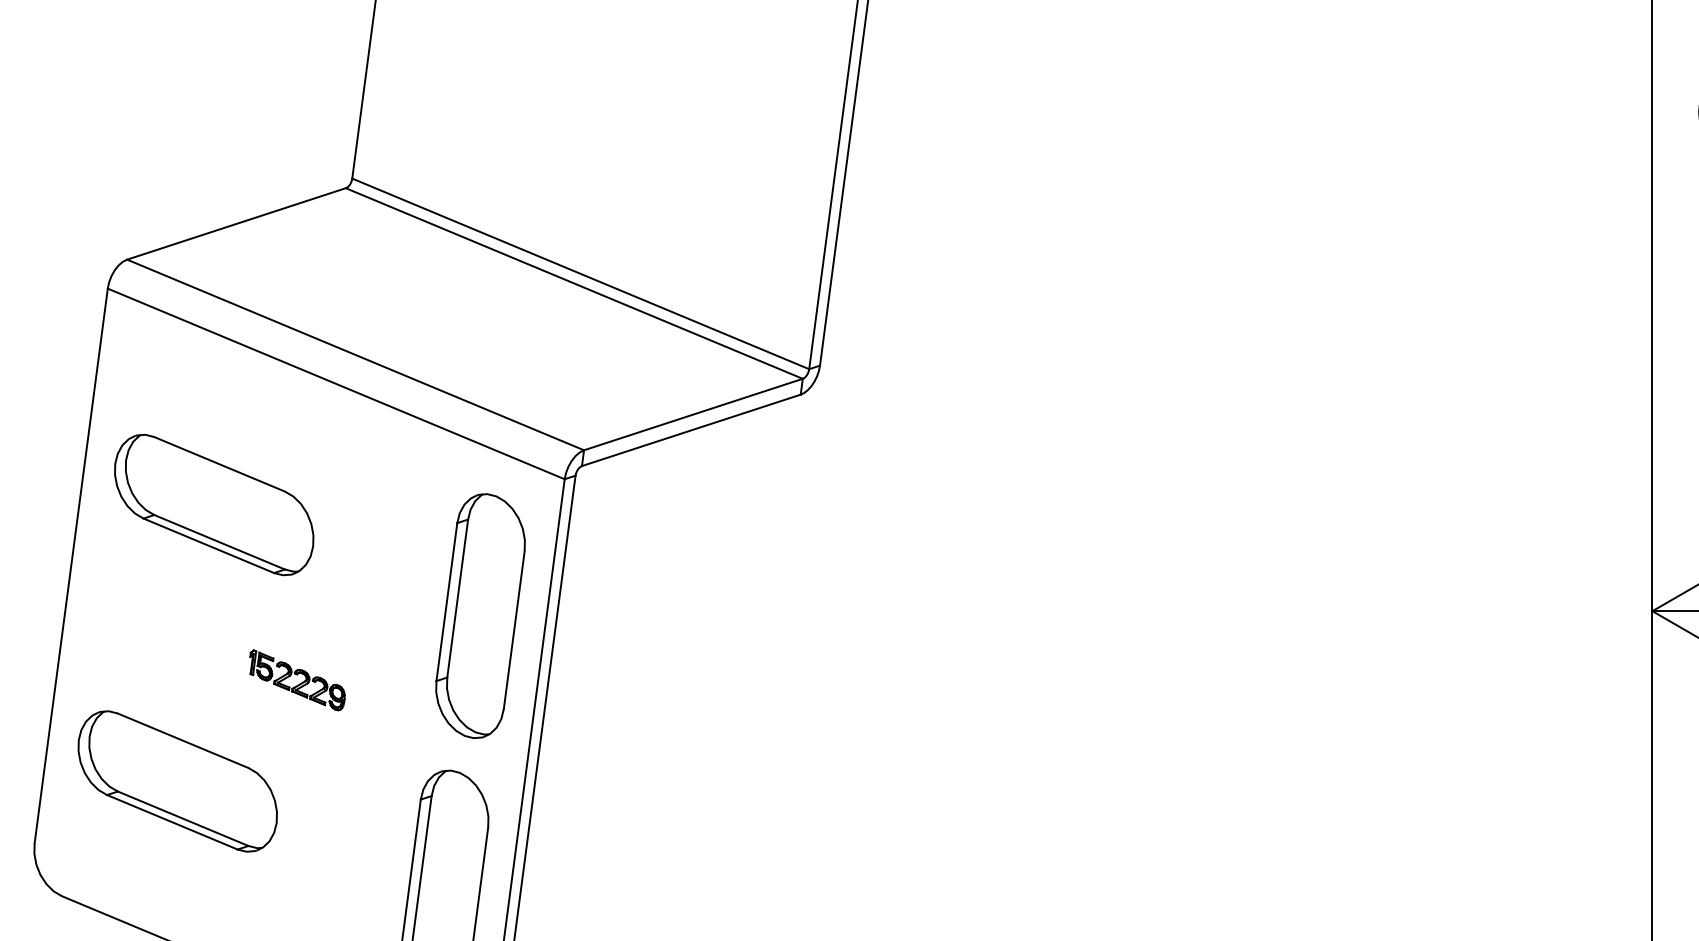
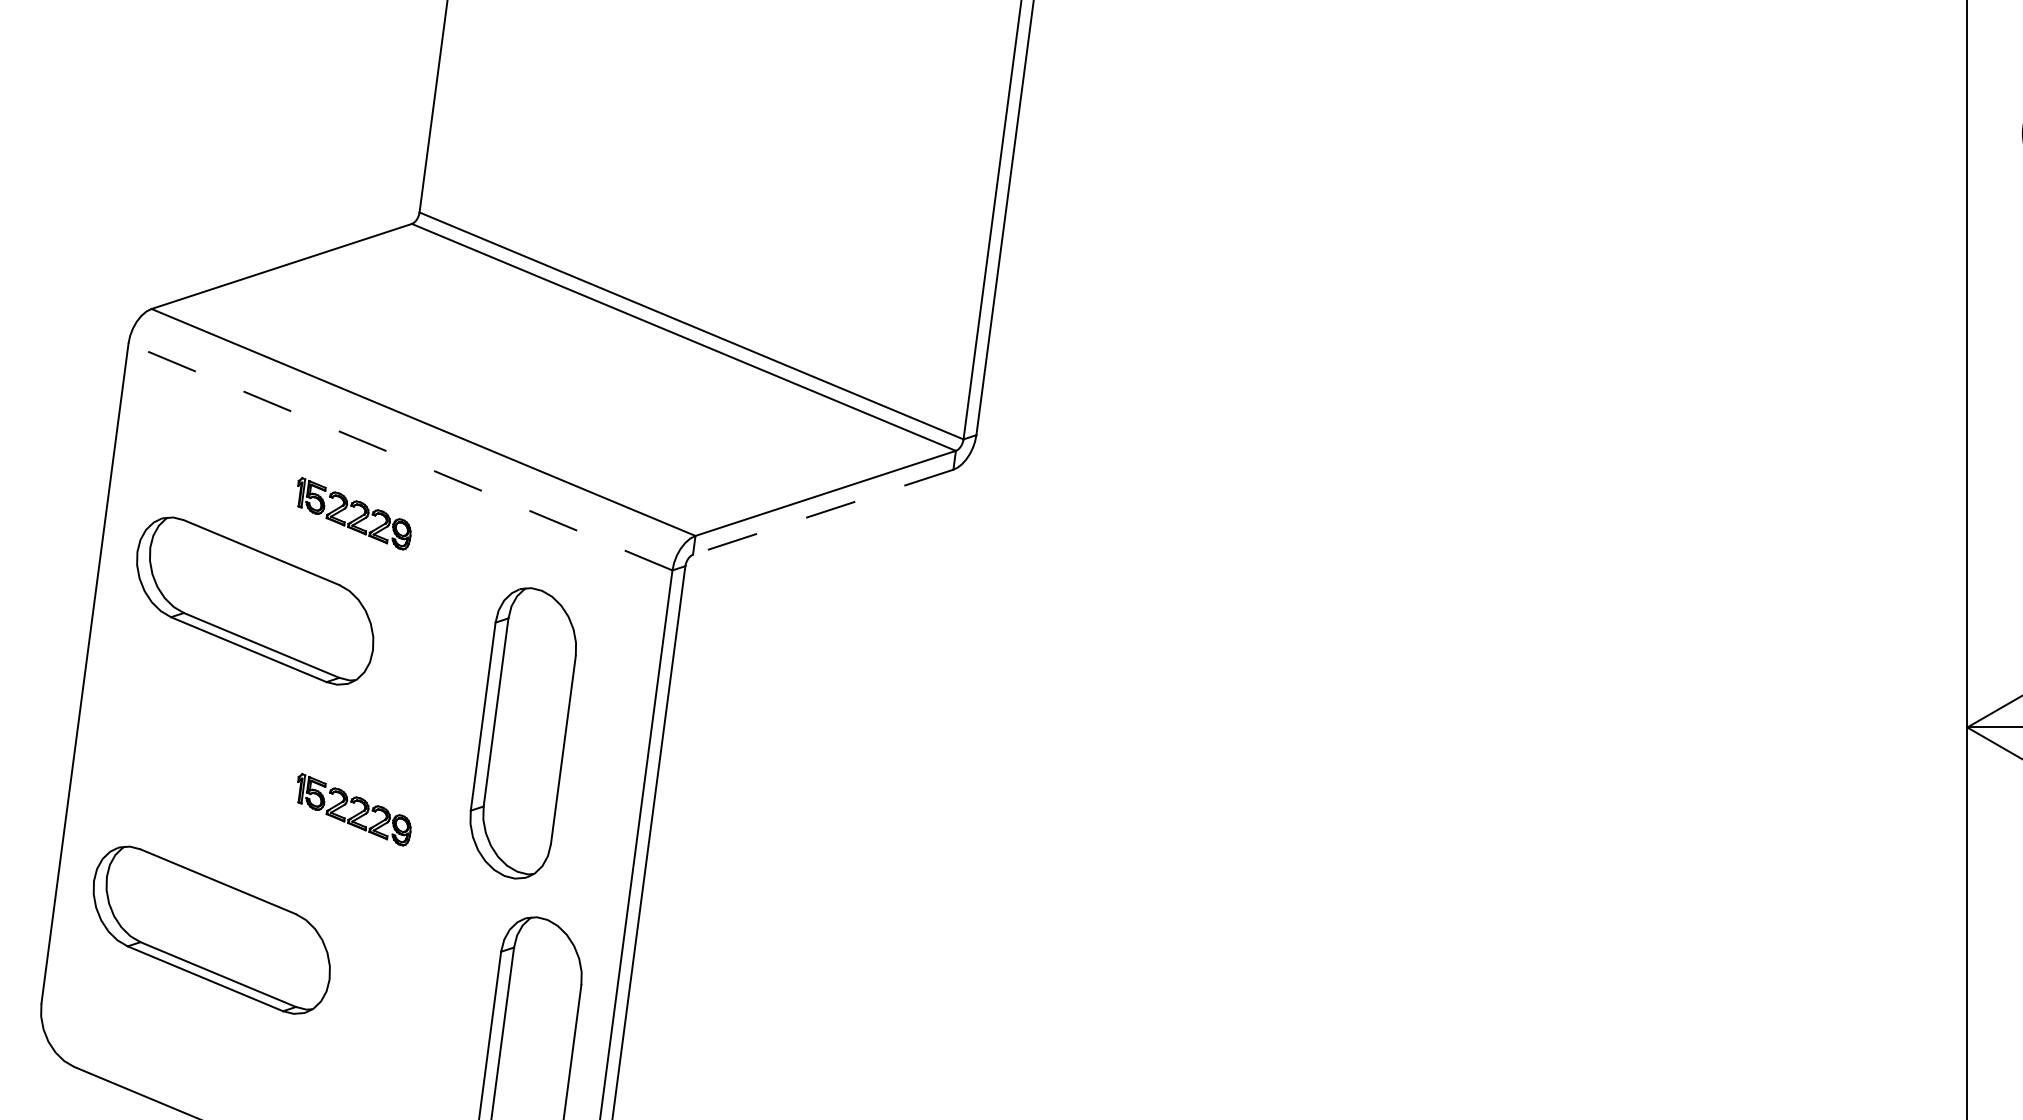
line: (336, 383) -> (400, 456), solid -> dashed
line: (691, 430) -> (823, 512), solid -> dashed
part: (297, 431) -> (354, 513), added
part: (479, 616) -> (522, 733), moved

